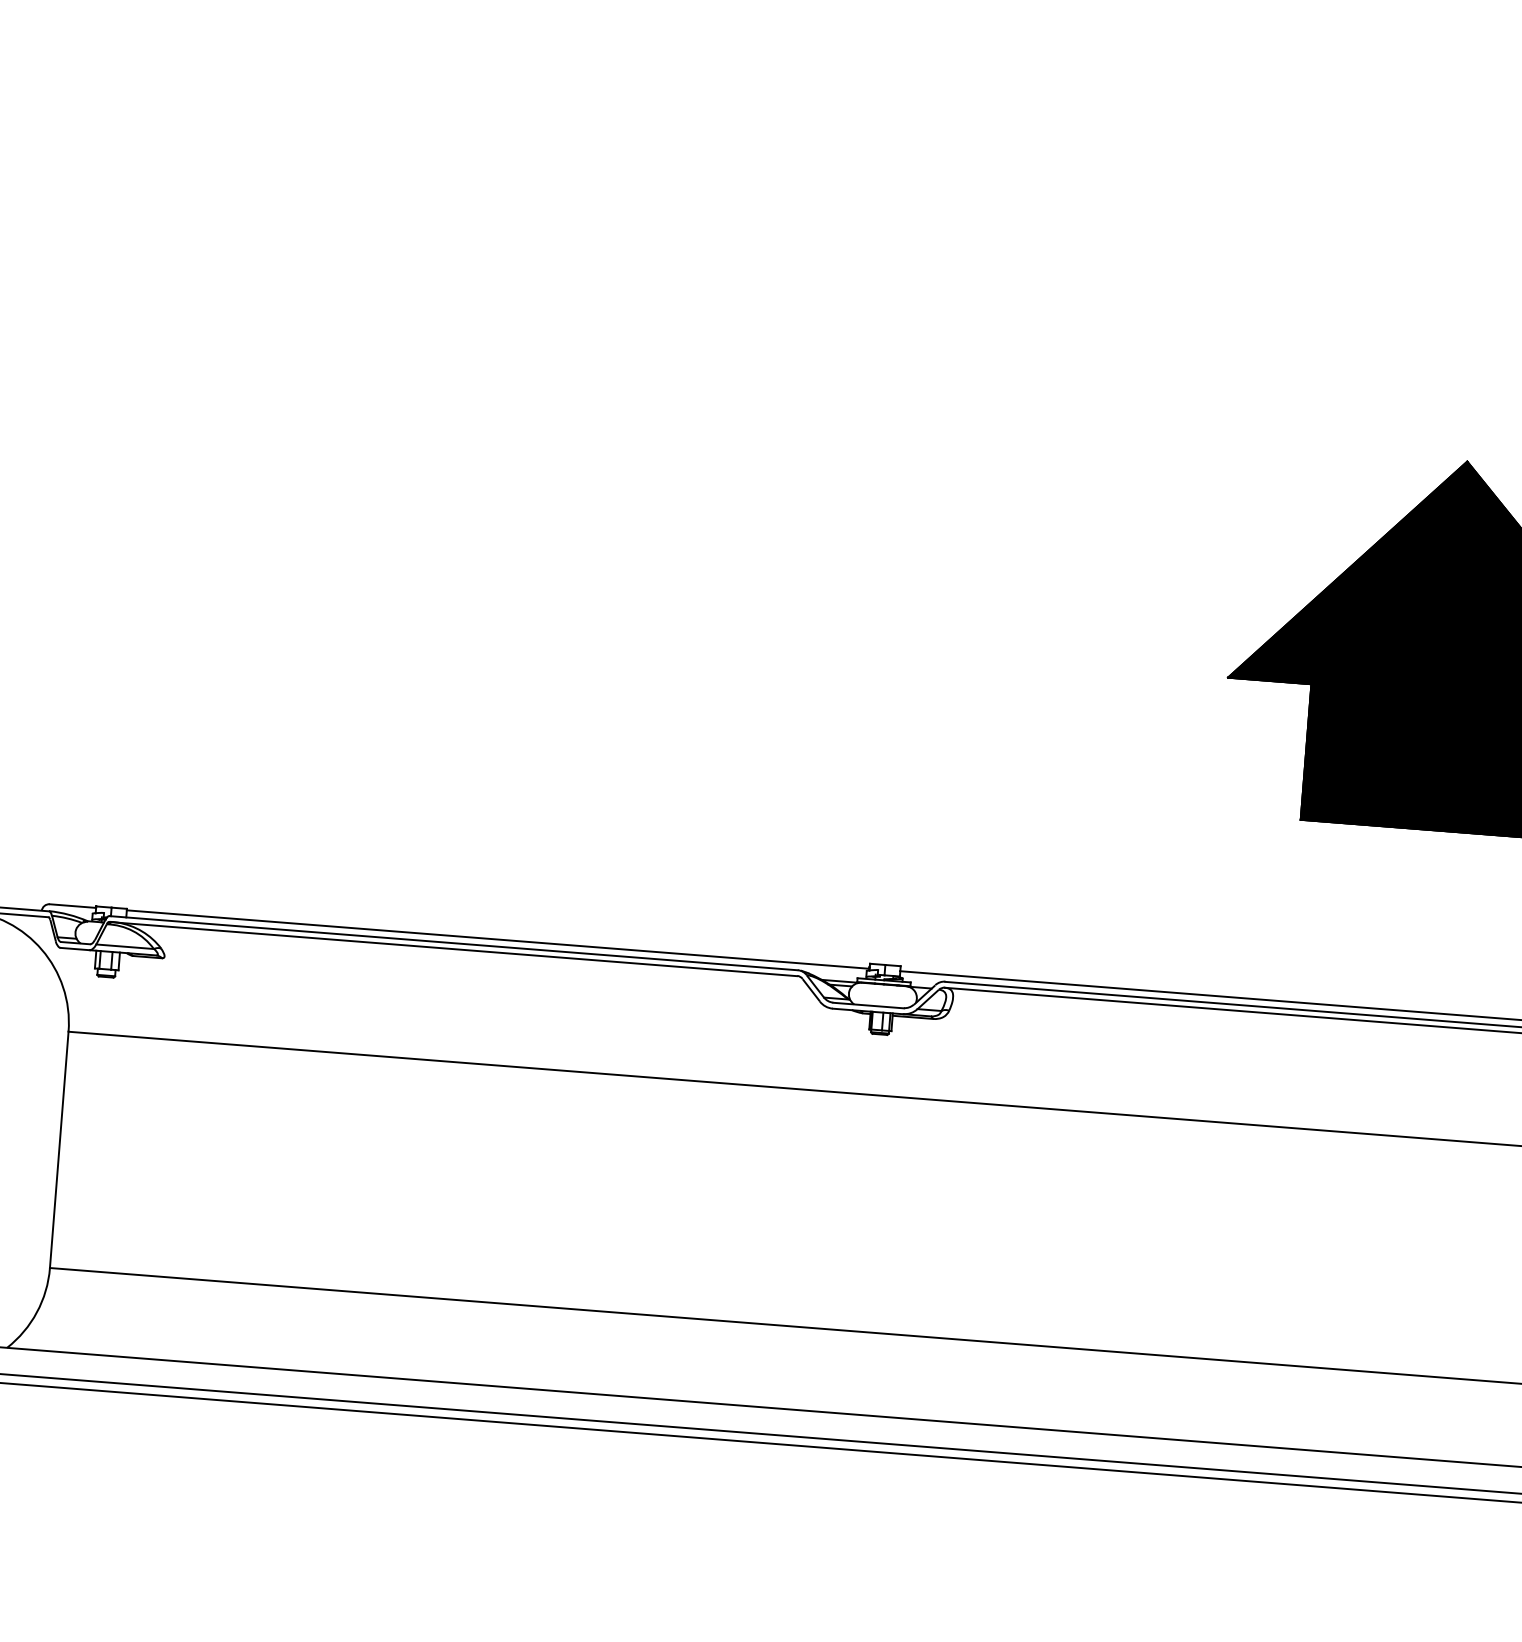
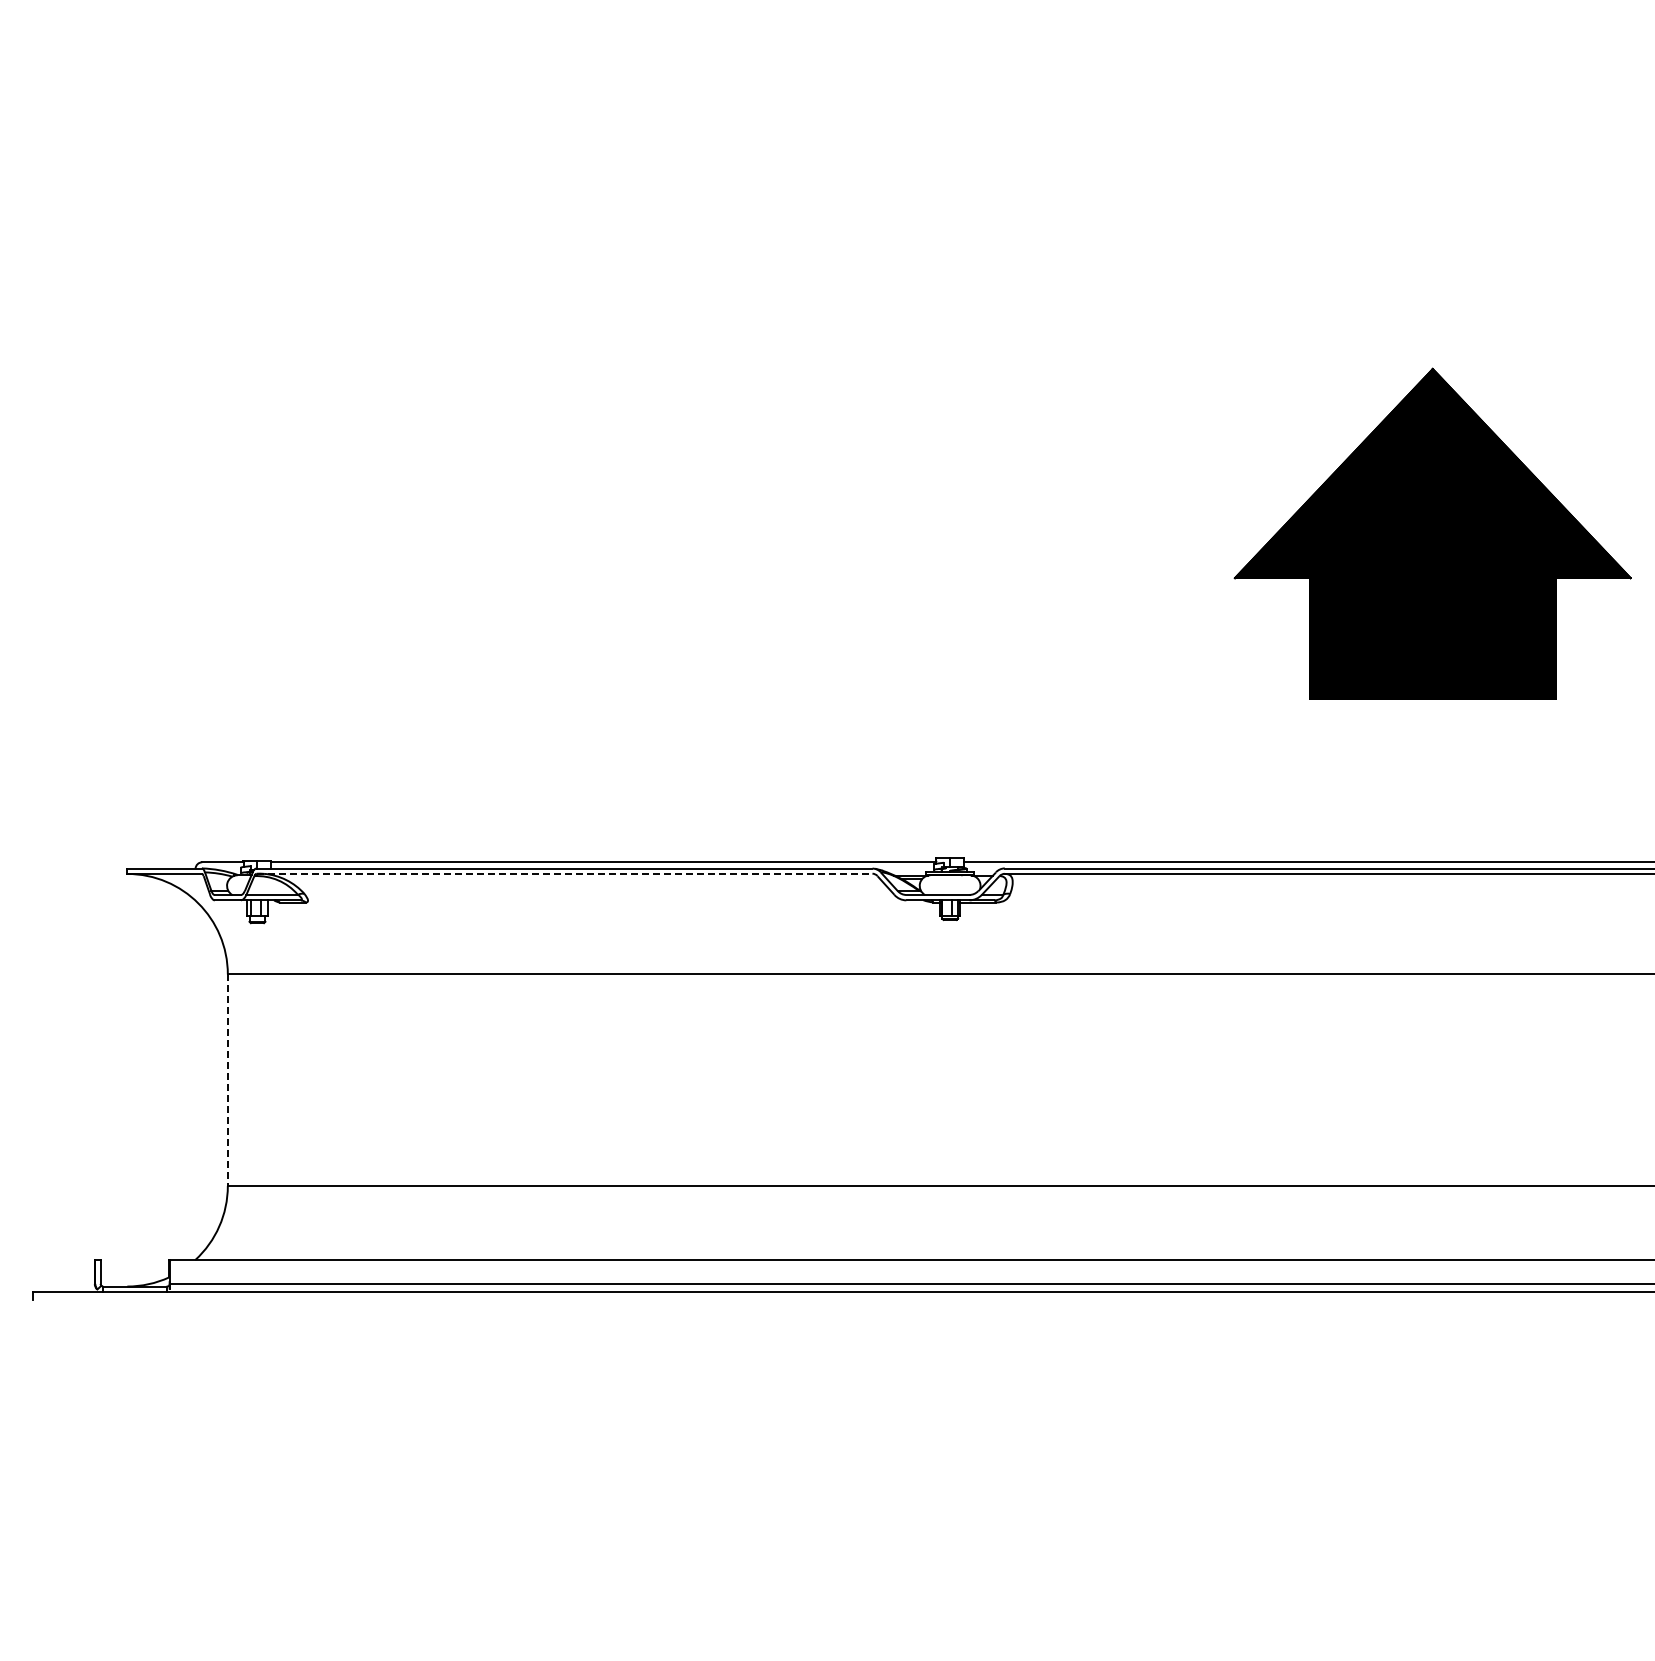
line: (453, 948) -> (564, 873), solid -> dashed
line: (58, 1150) -> (227, 1080), solid -> dashed

